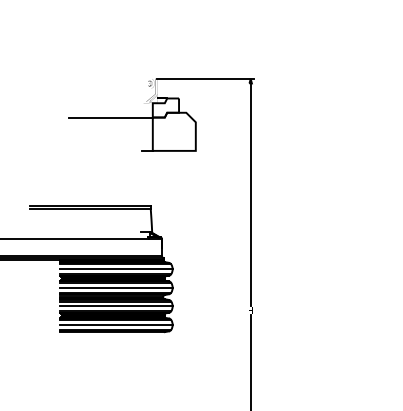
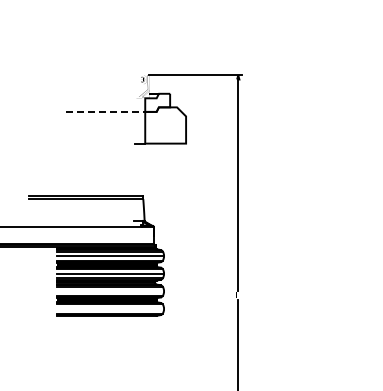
line: (111, 117) -> (105, 111), solid -> dashed
line: (116, 306) -> (110, 291), removed
line: (116, 325) -> (110, 309), removed

